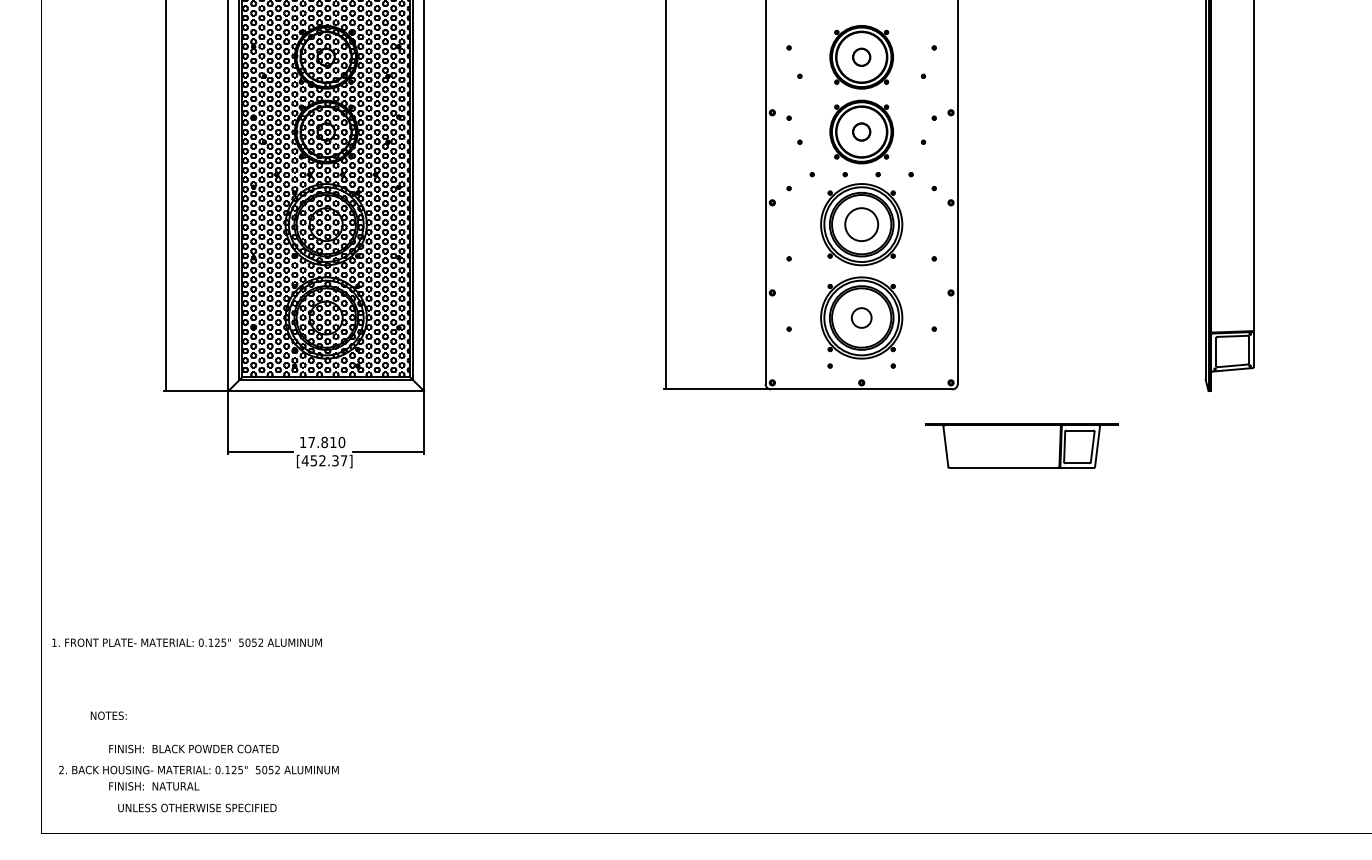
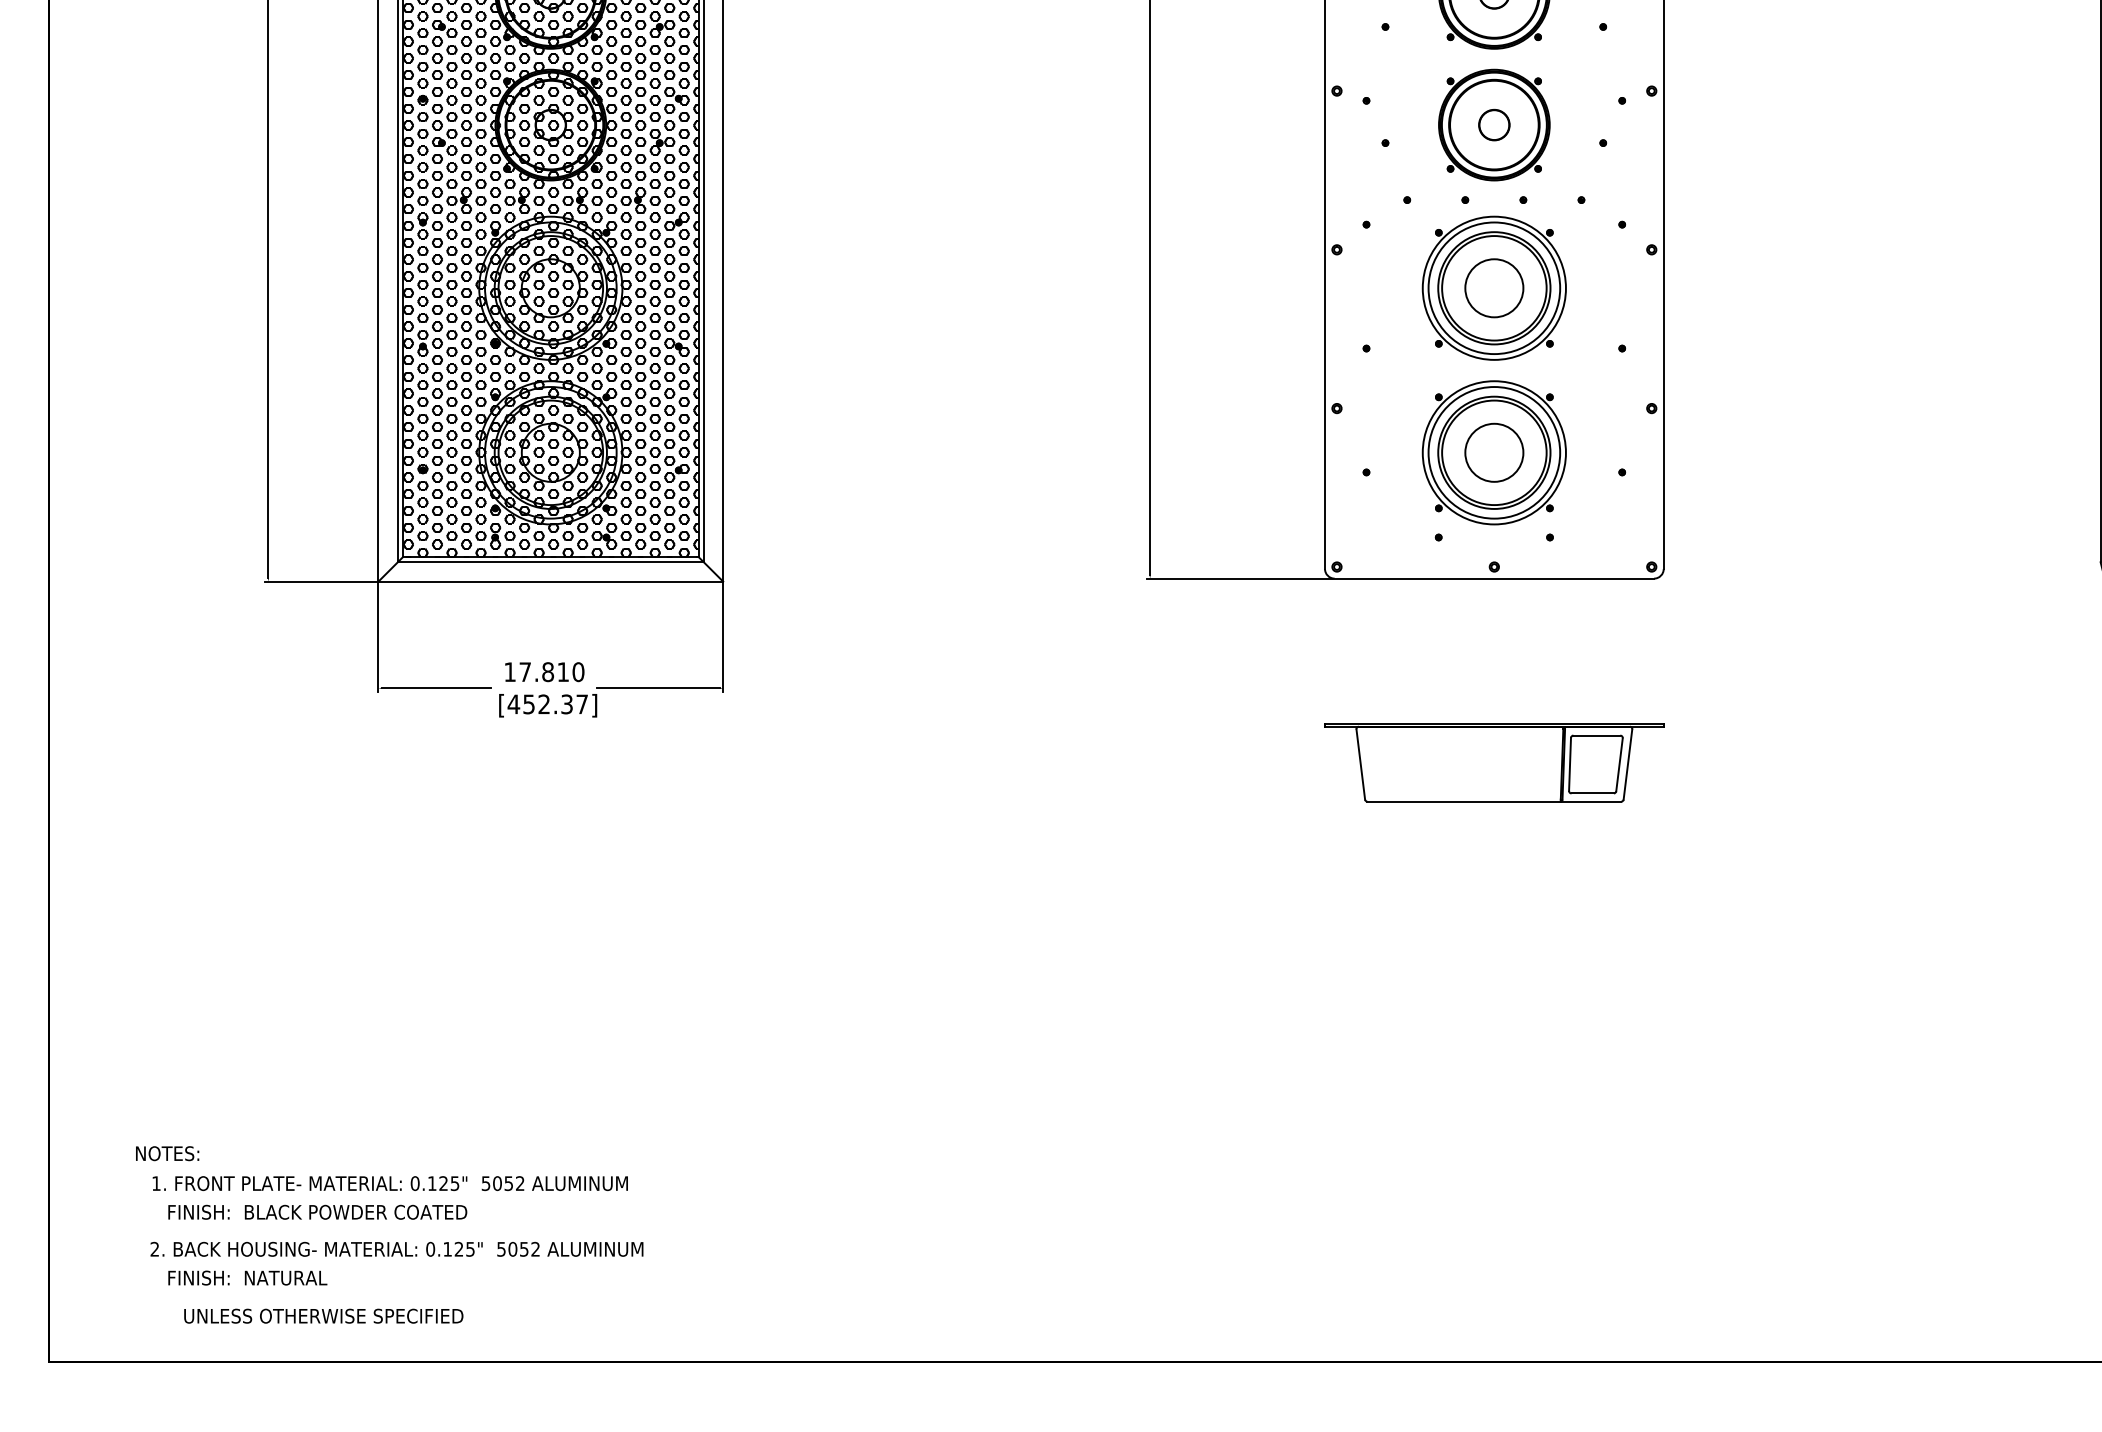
circle: (861, 317) -> (1493, 451), size x1.67
part: (1021, 445) -> (1493, 762), moved
text: (186, 642) -> (389, 1183), moved
text: (198, 769) -> (396, 1248), moved

